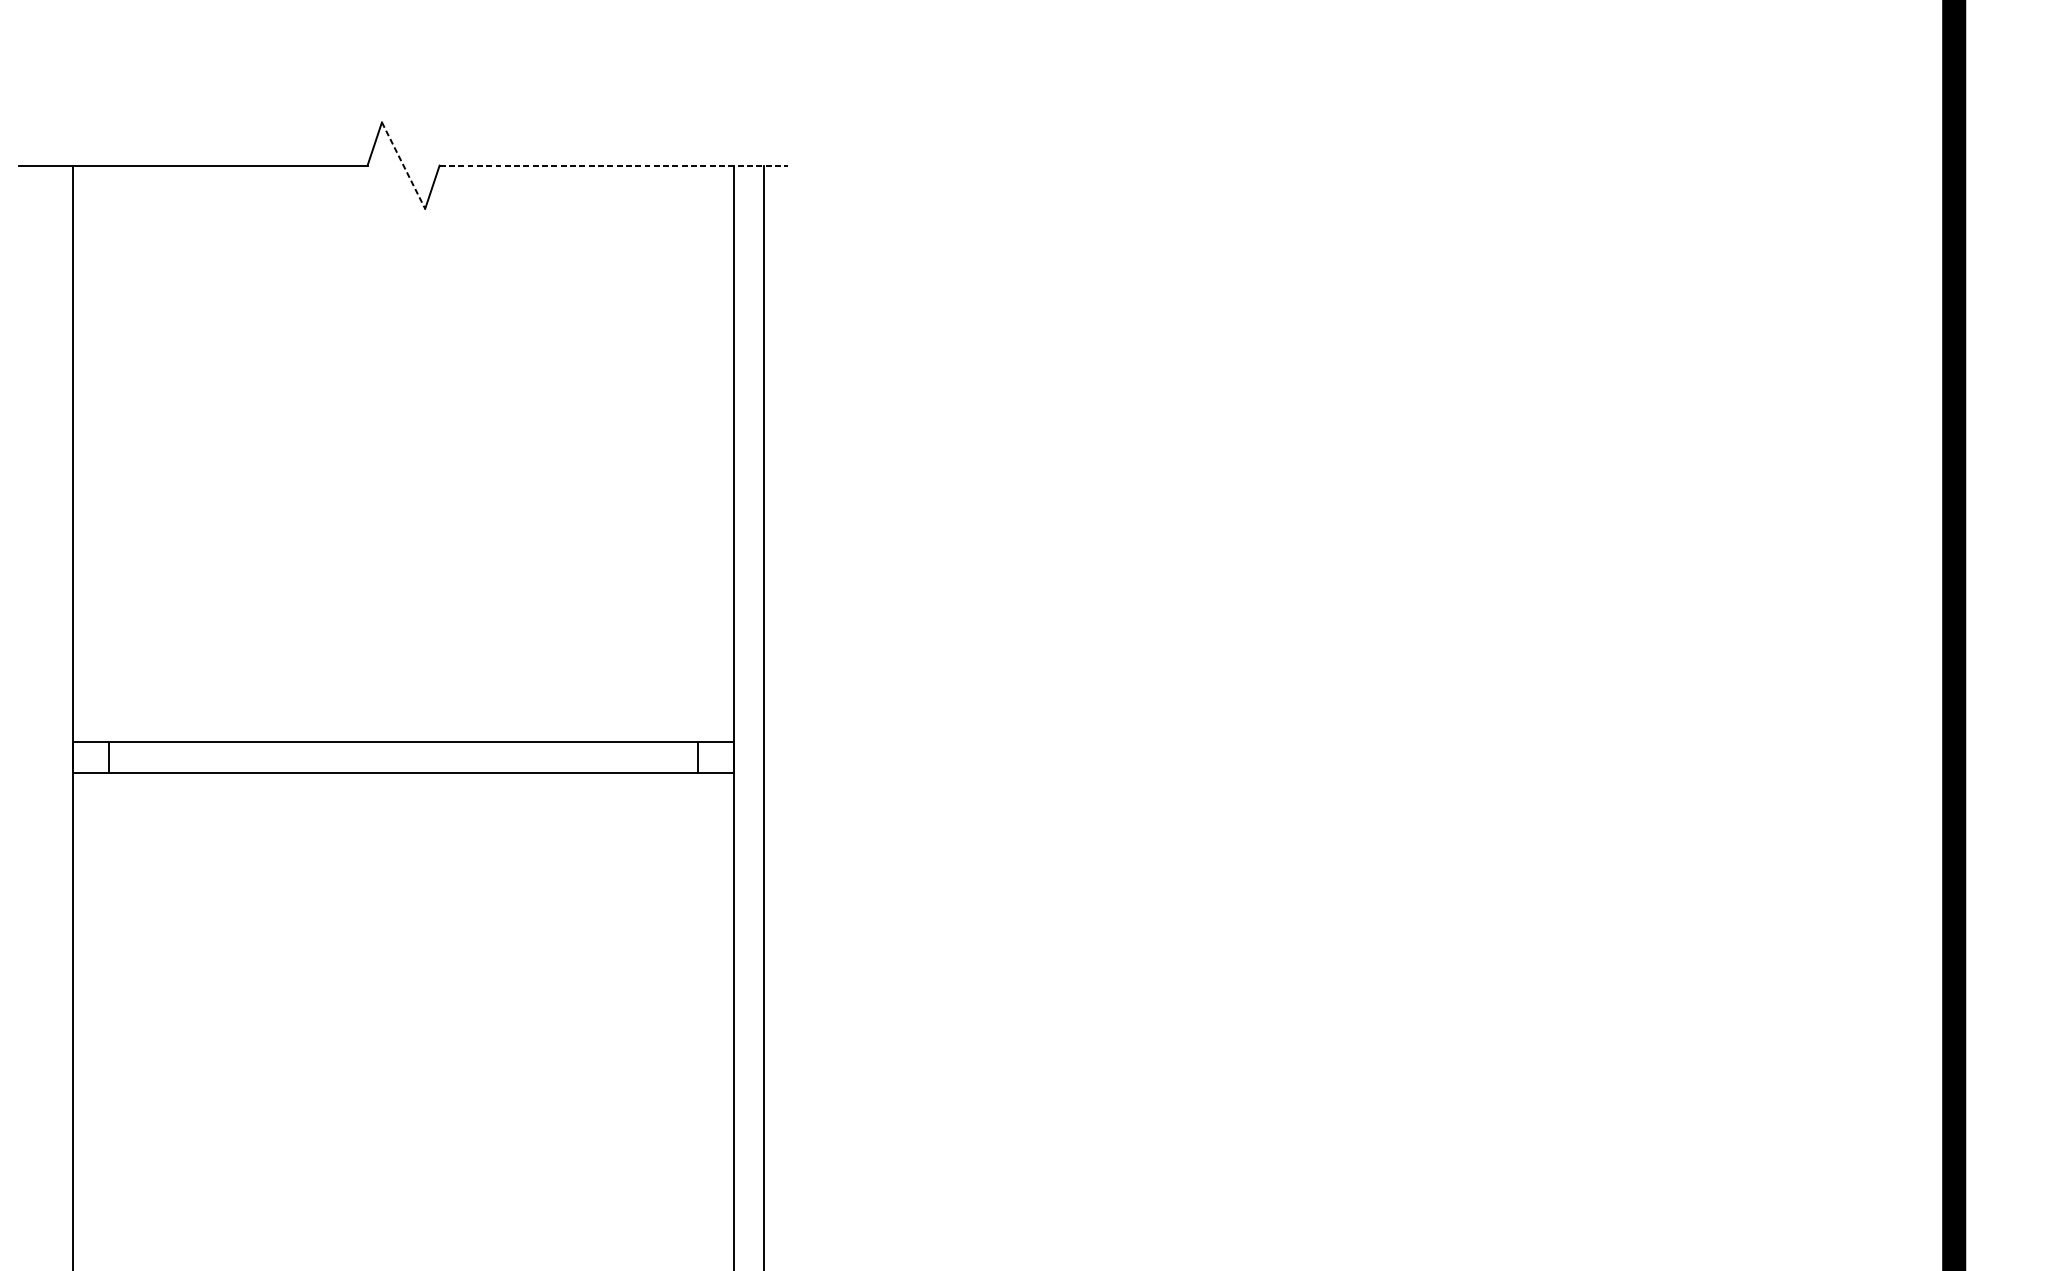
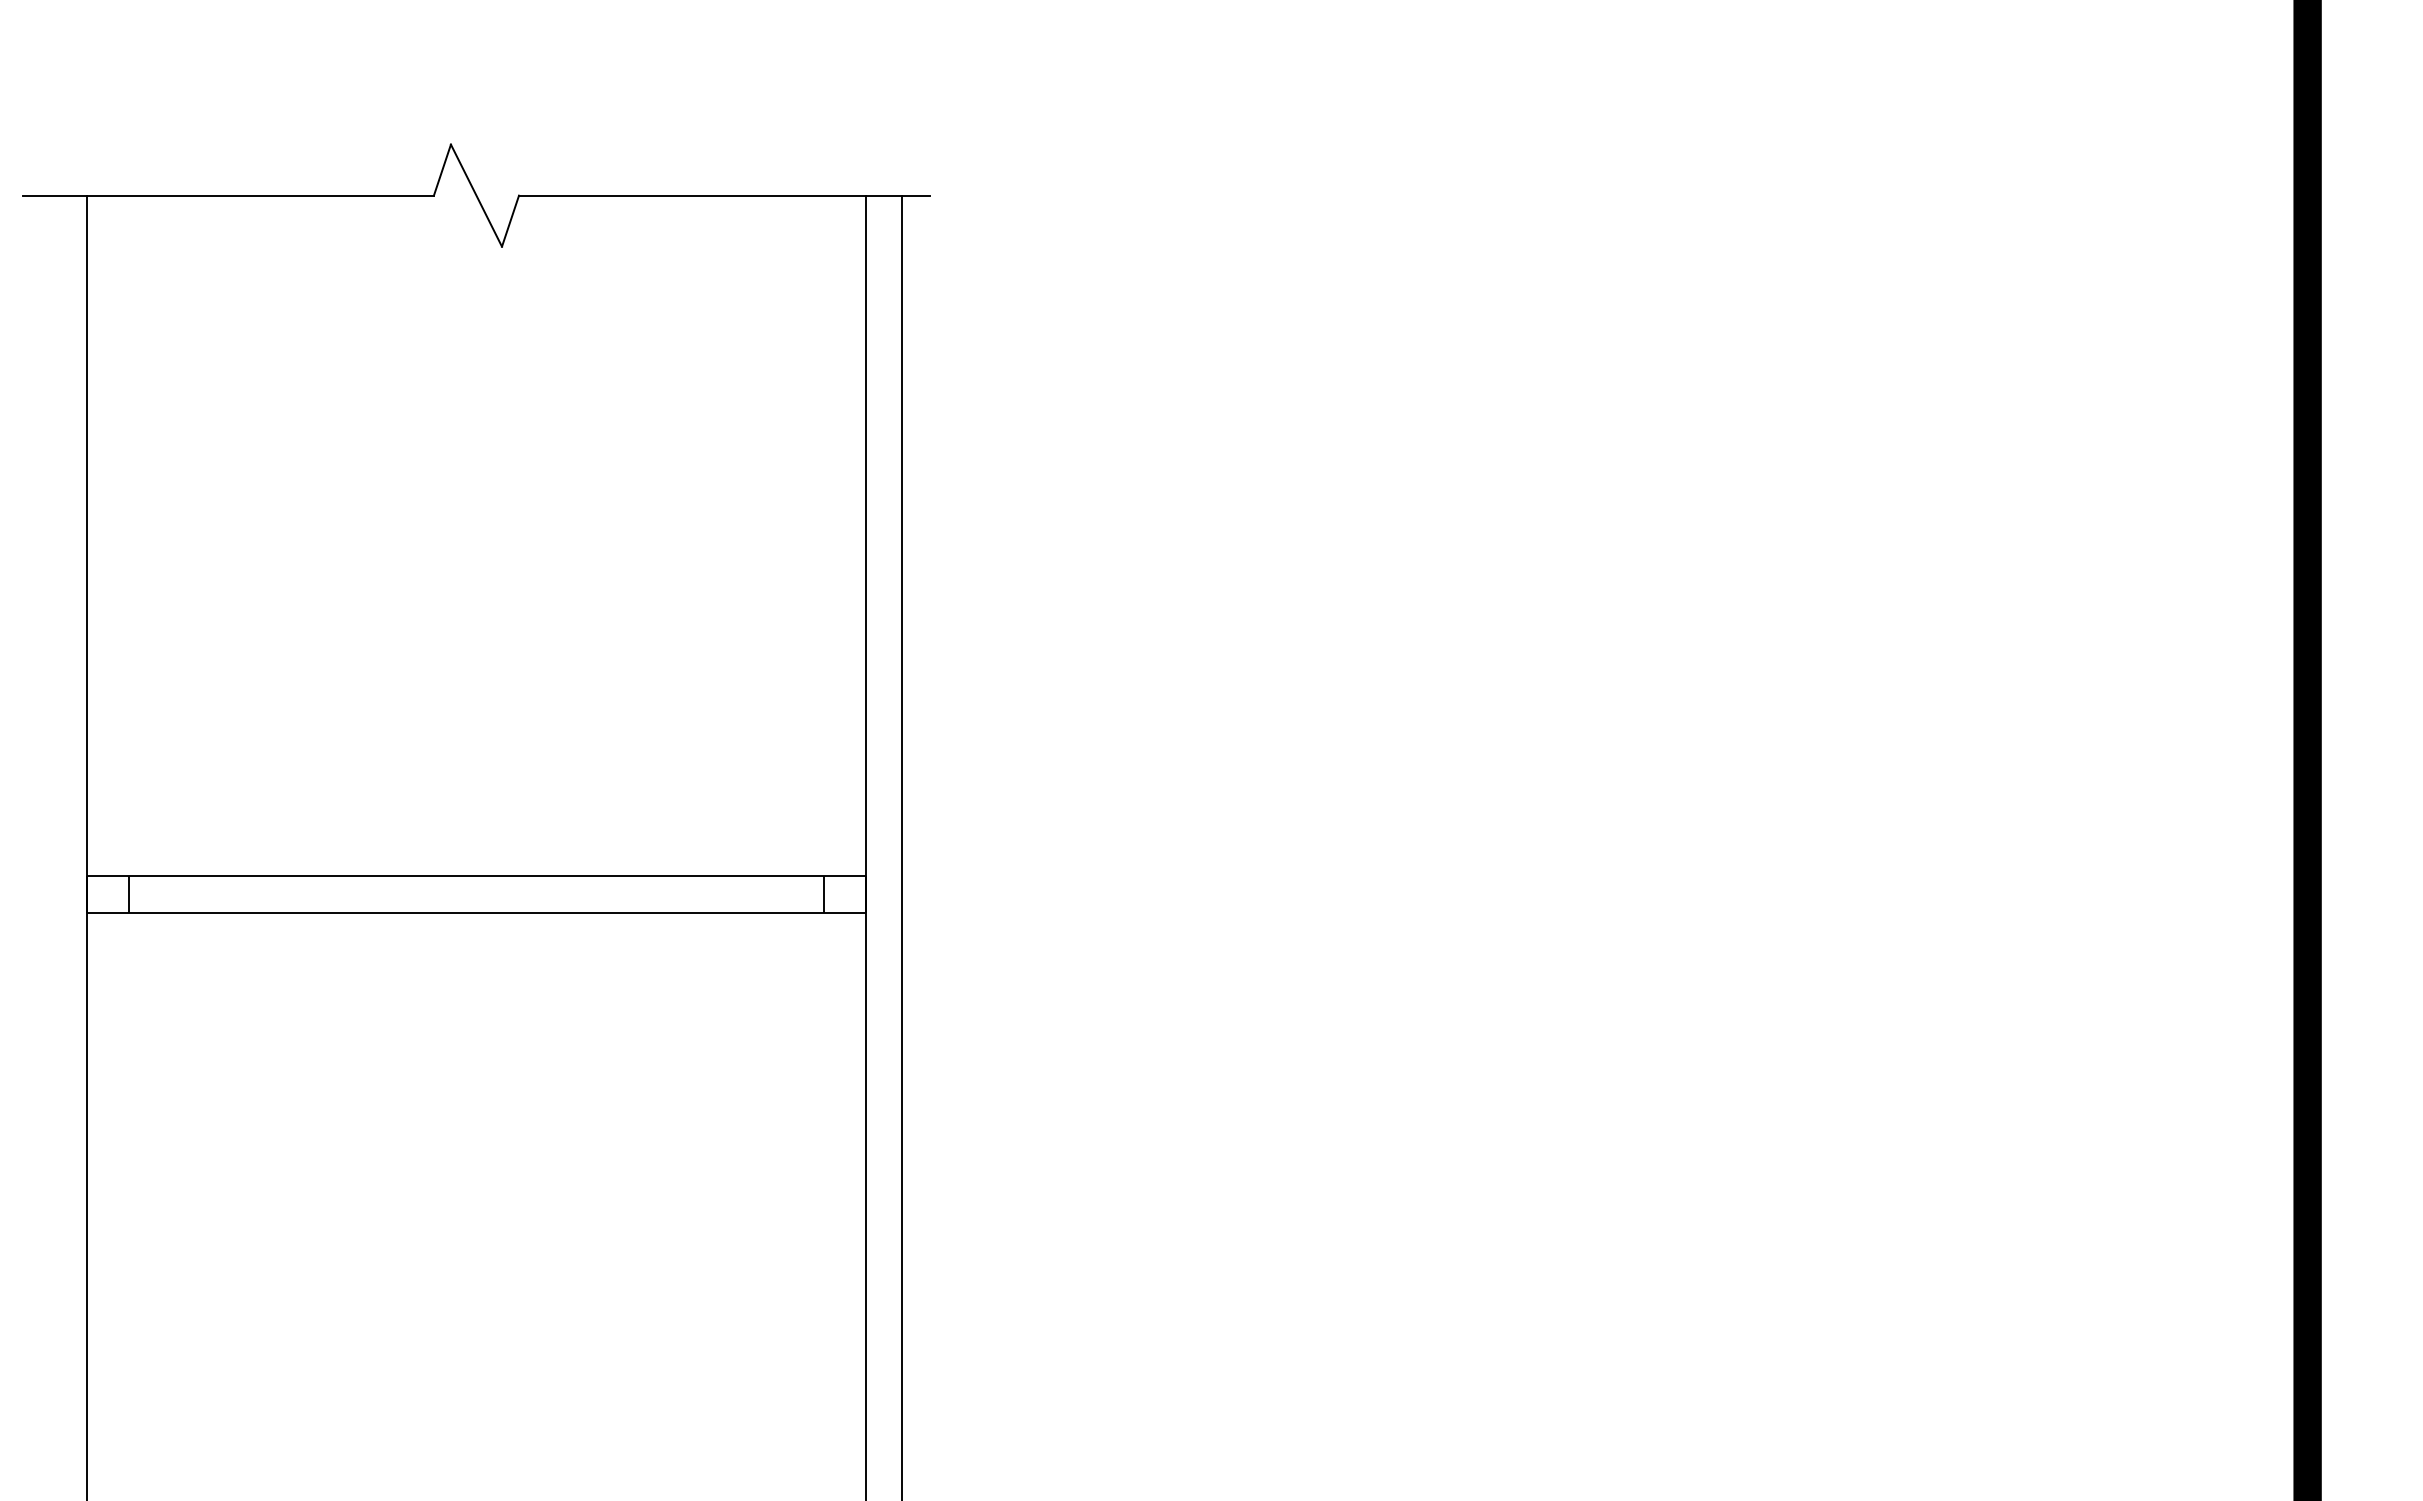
line: (613, 165) -> (724, 195), dashed -> solid
line: (403, 166) -> (476, 196), dashed -> solid

